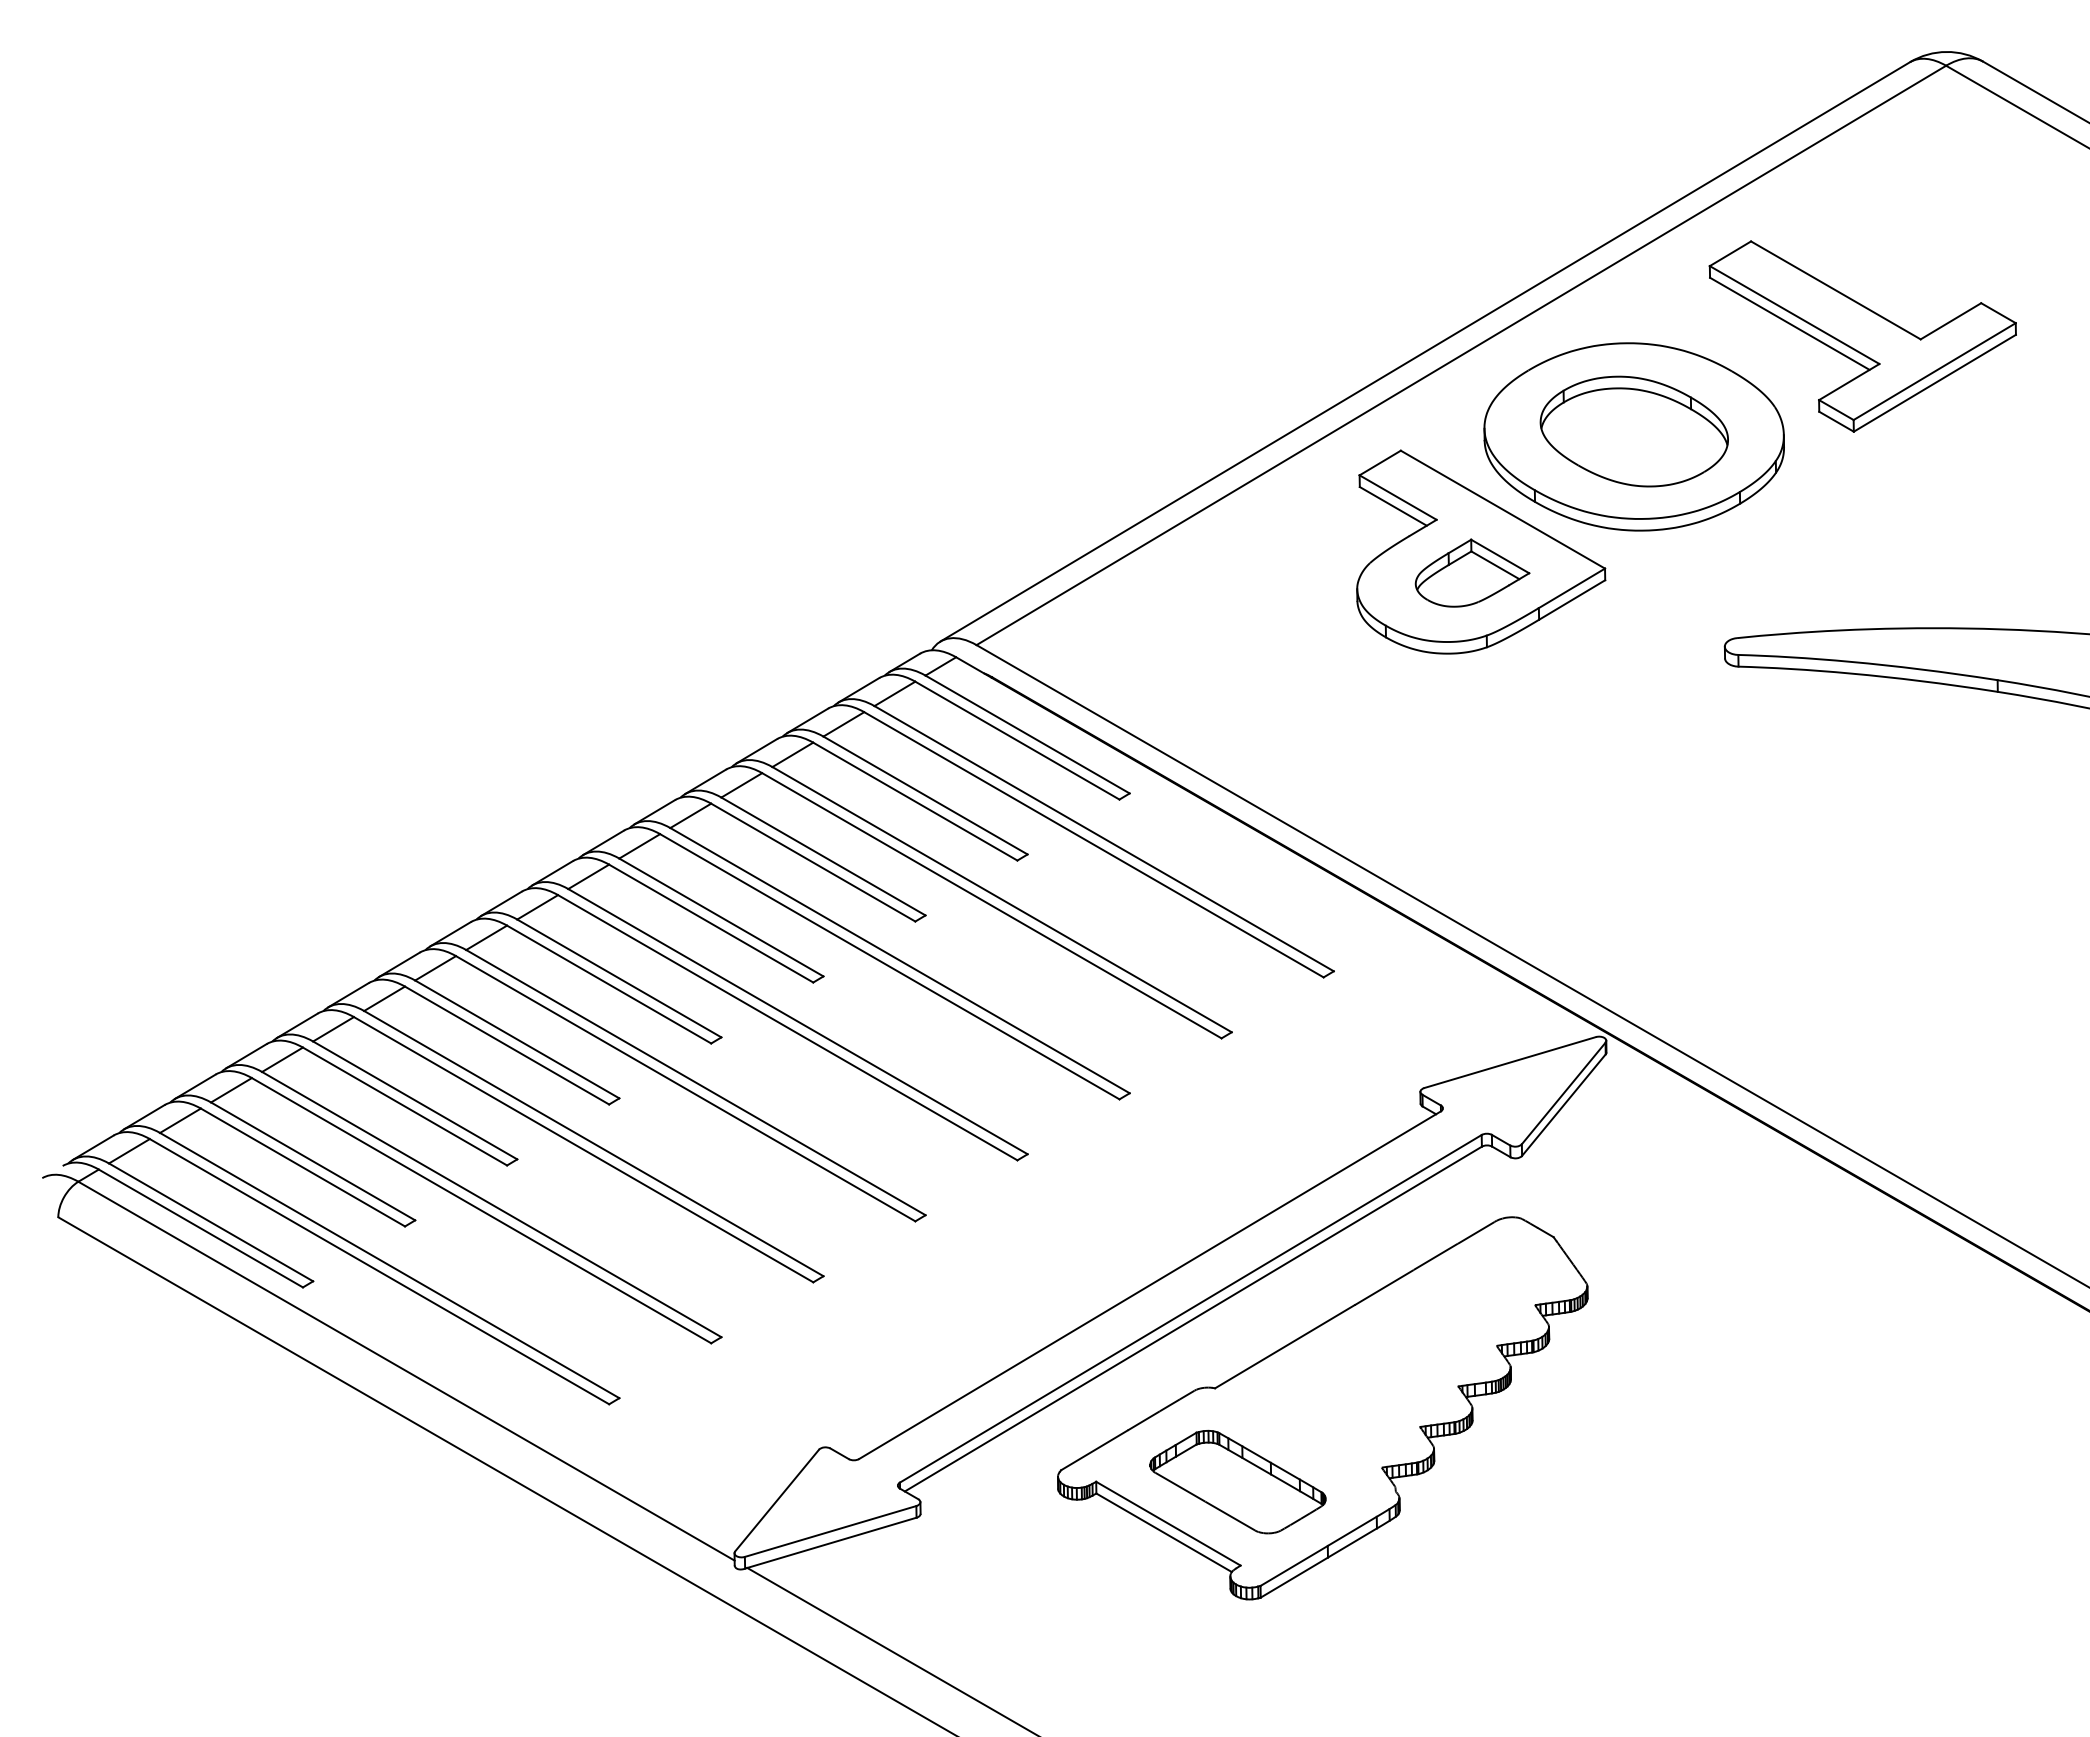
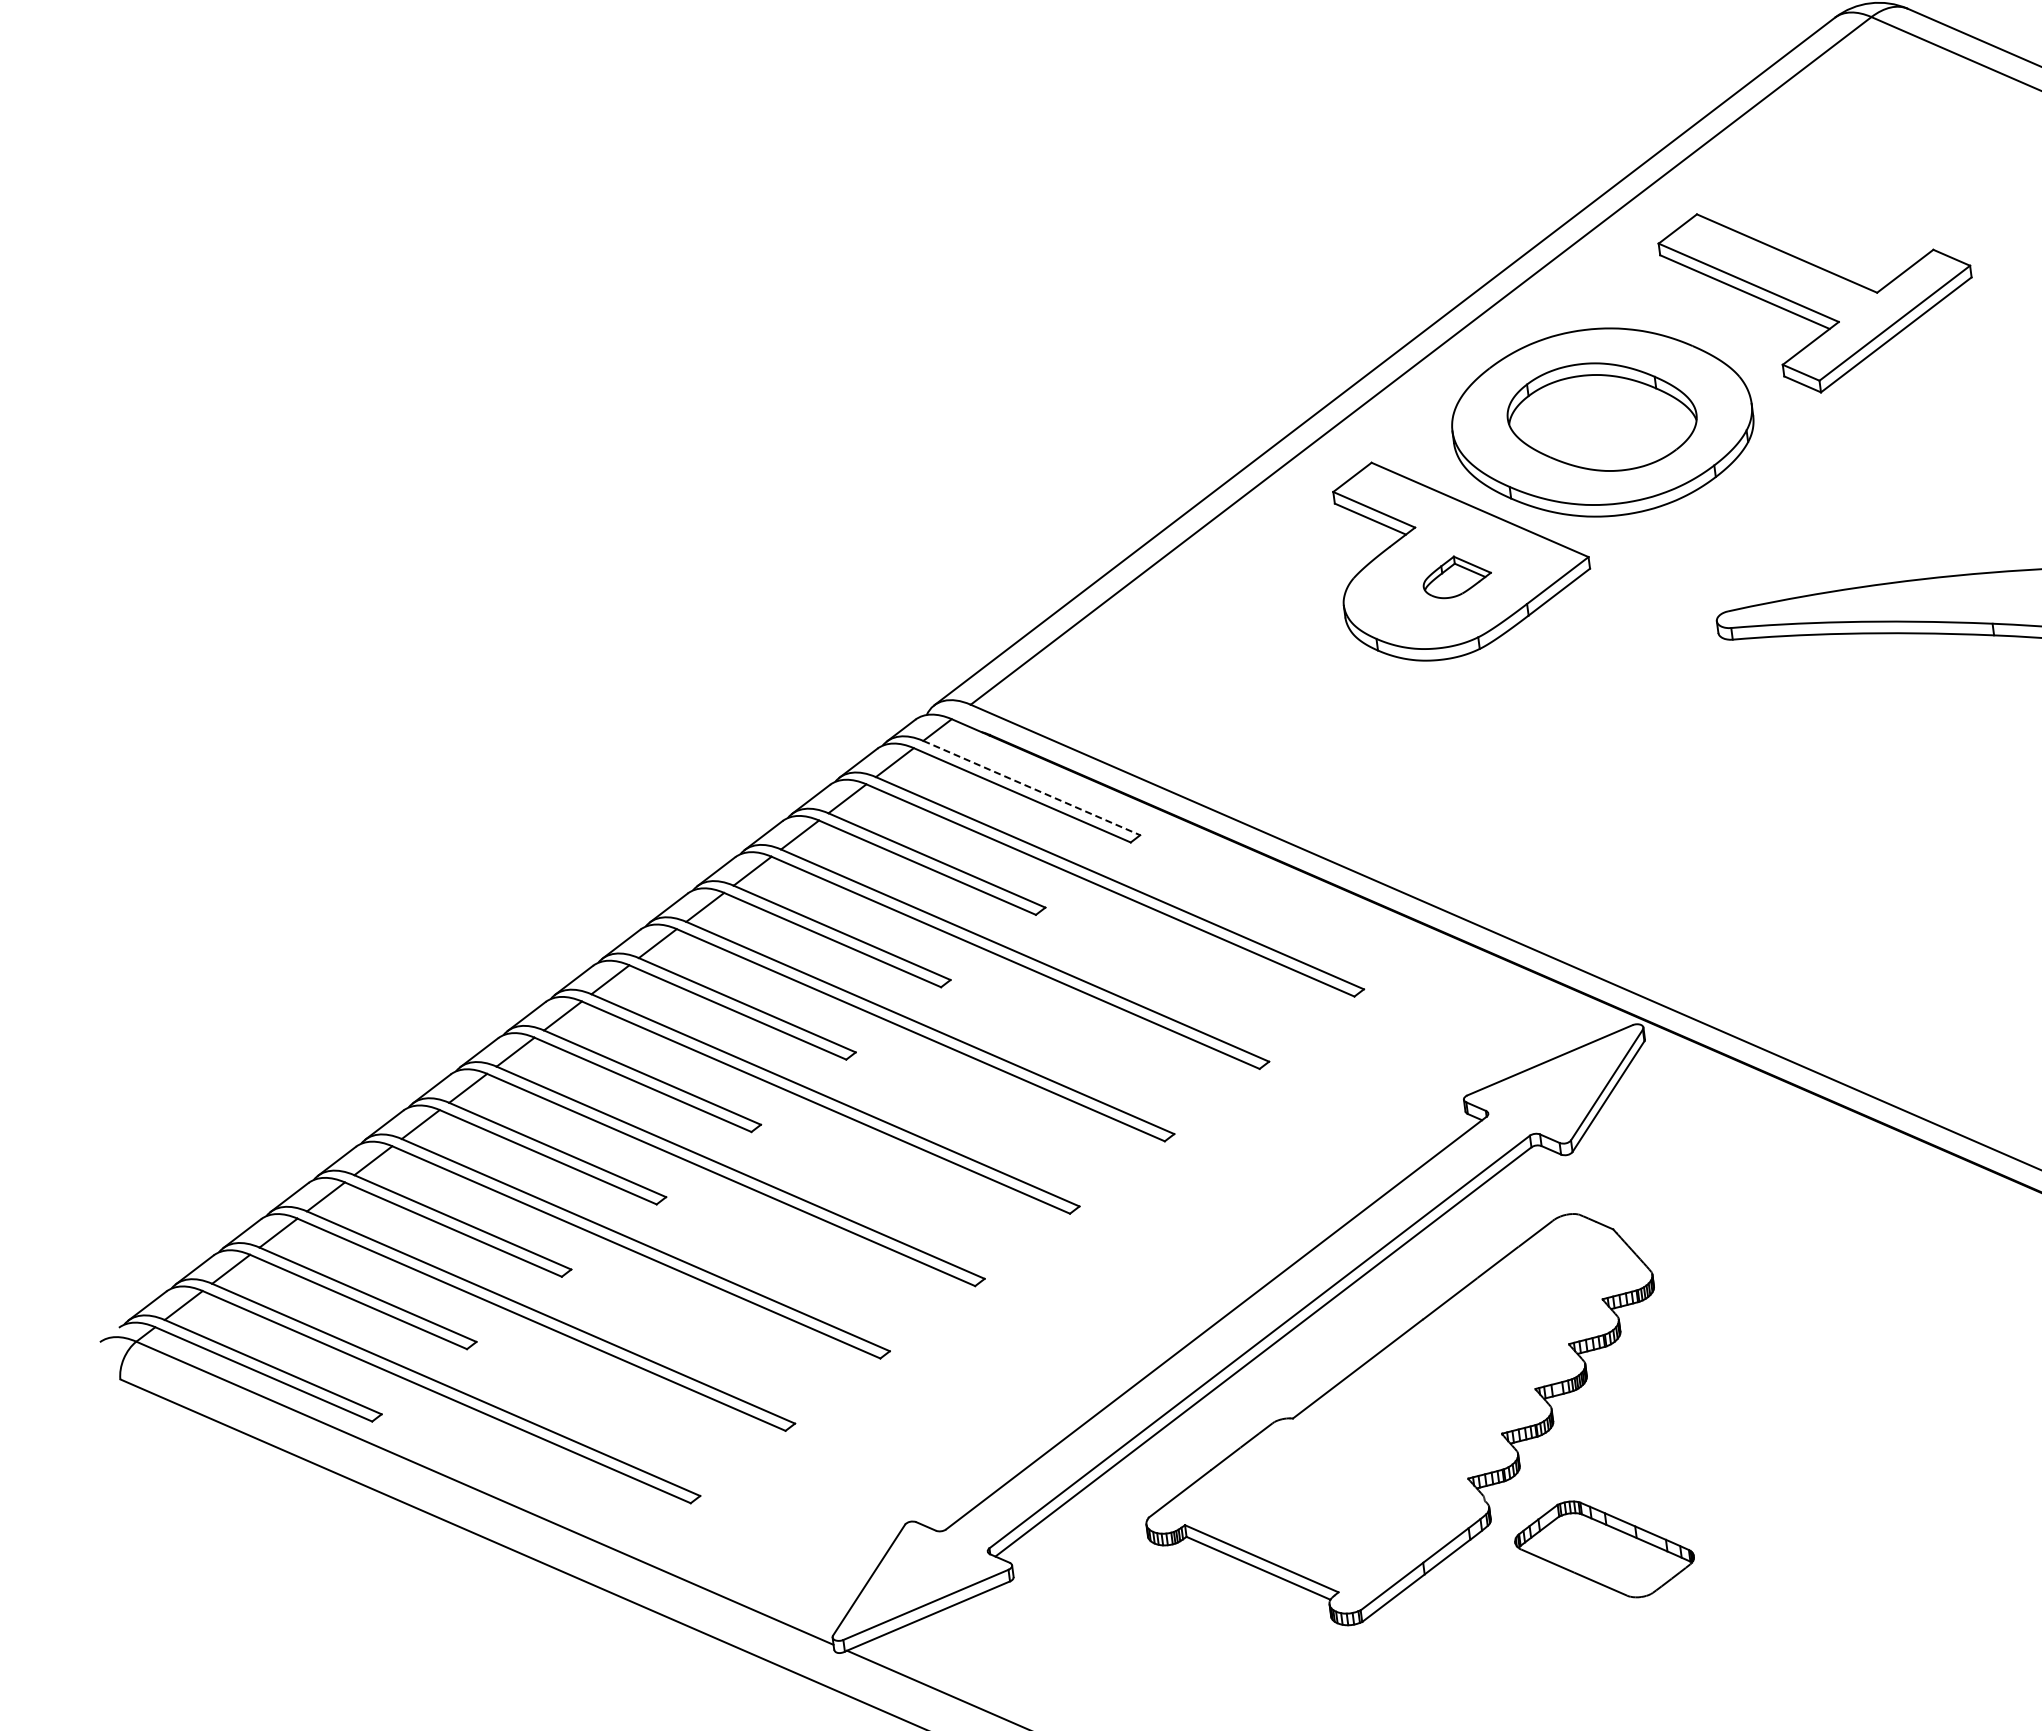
part: (1472, 572) -> (1456, 576), size x0.6
line: (1027, 734) -> (1031, 788), solid -> dashed
part: (1237, 1481) -> (1604, 1548), moved

